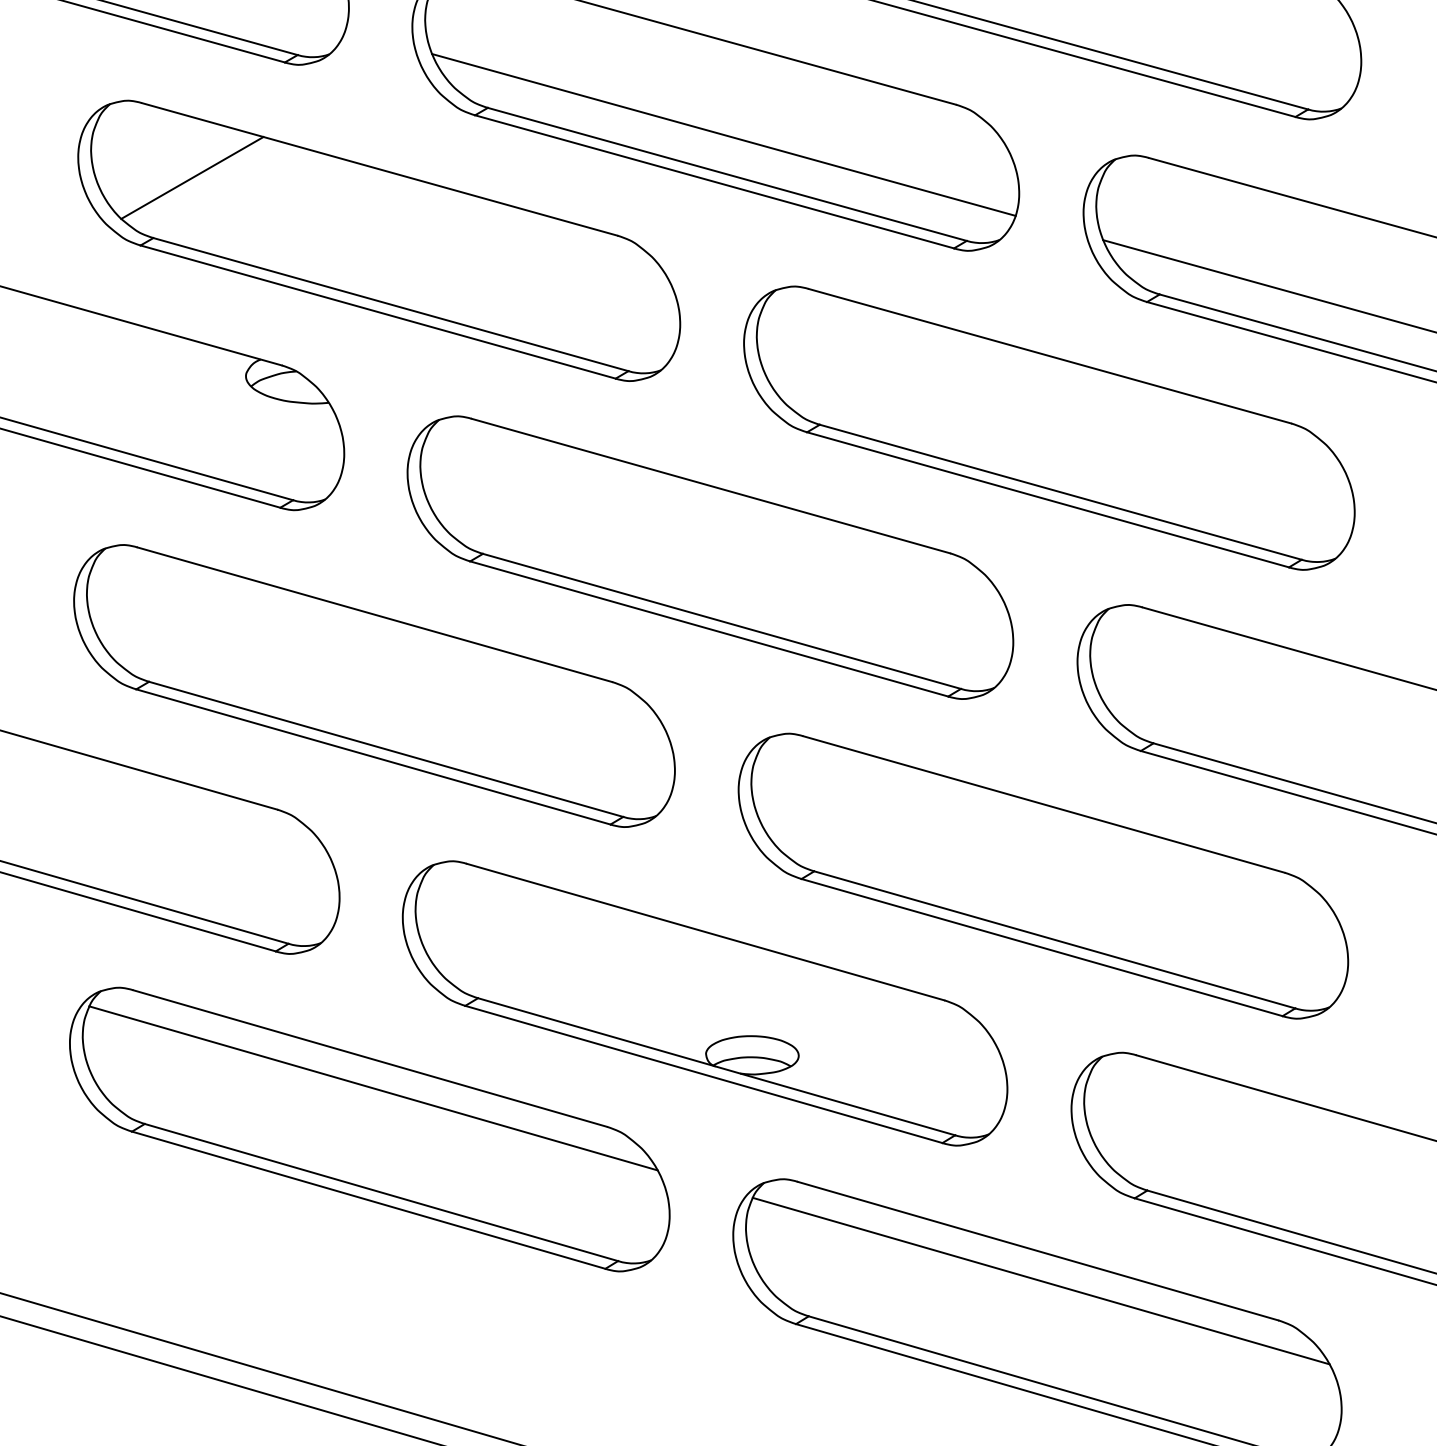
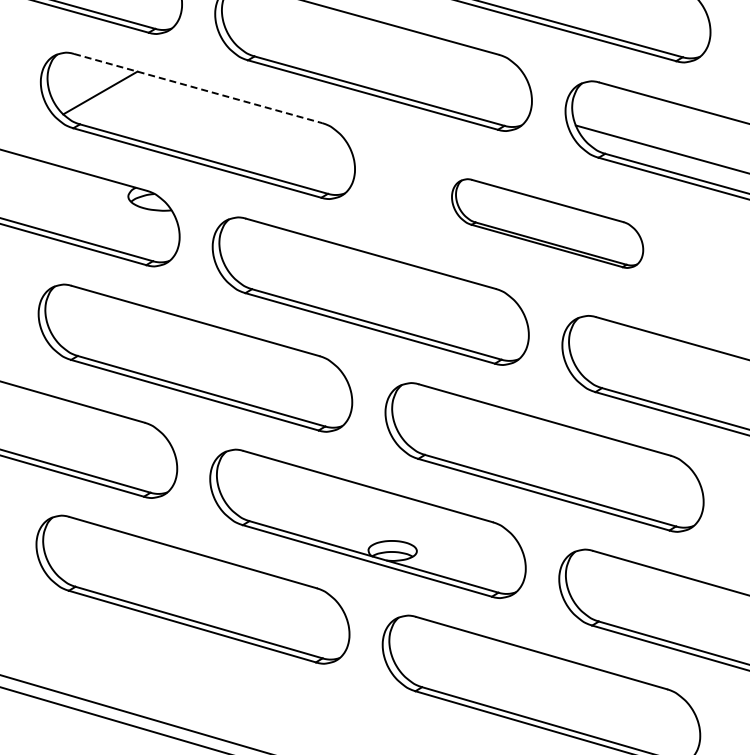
line: (723, 134) -> (377, 70), removed
line: (380, 169) -> (198, 88), solid -> dashed
part: (1048, 427) -> (547, 223), size x0.6
line: (372, 1088) -> (194, 568), removed
line: (1041, 1280) -> (543, 668), removed

